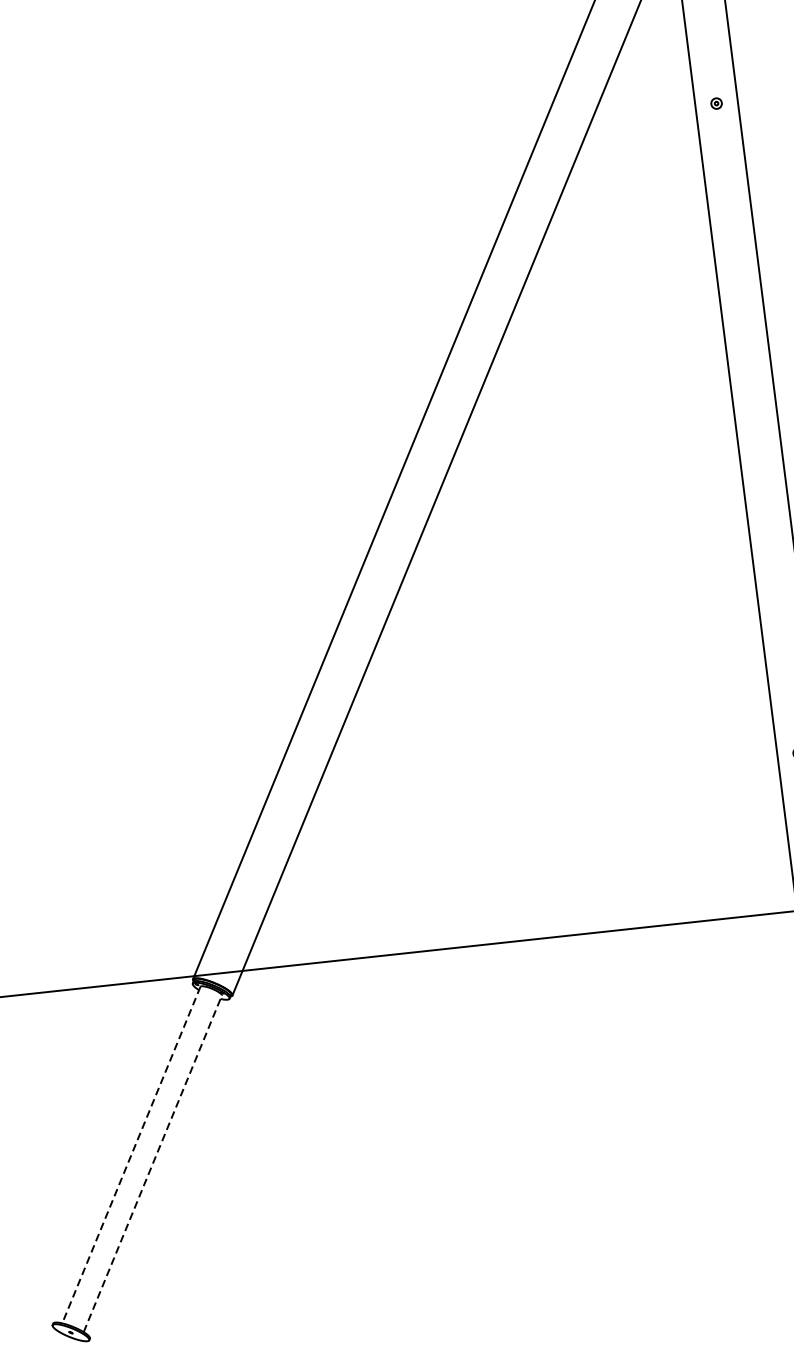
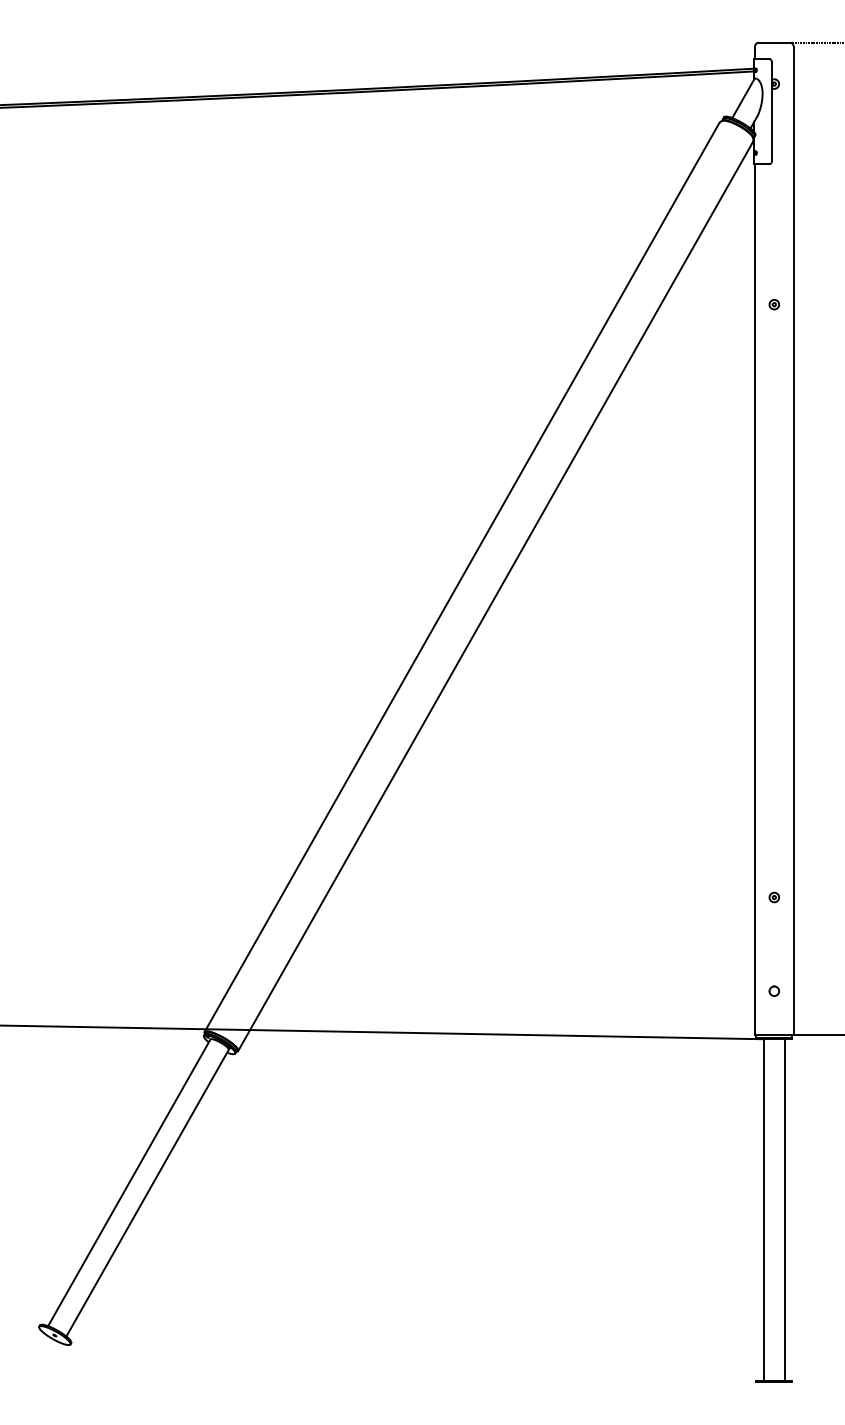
line: (131, 1154) -> (129, 1182), dashed -> solid
line: (152, 1164) -> (147, 1193), dashed -> solid

